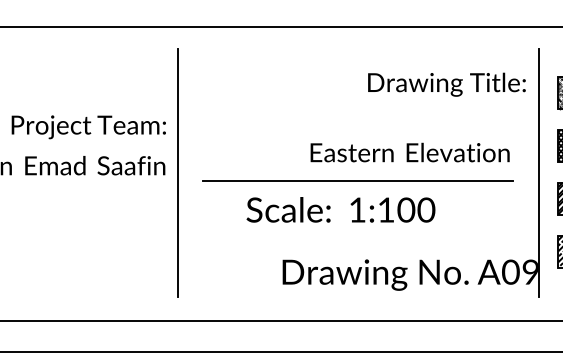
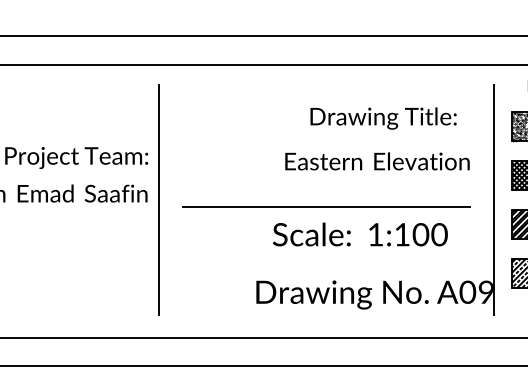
text: (446, 84) -> (383, 118), moved
text: (410, 152) -> (377, 161), moved
text: (341, 209) -> (360, 234), moved

